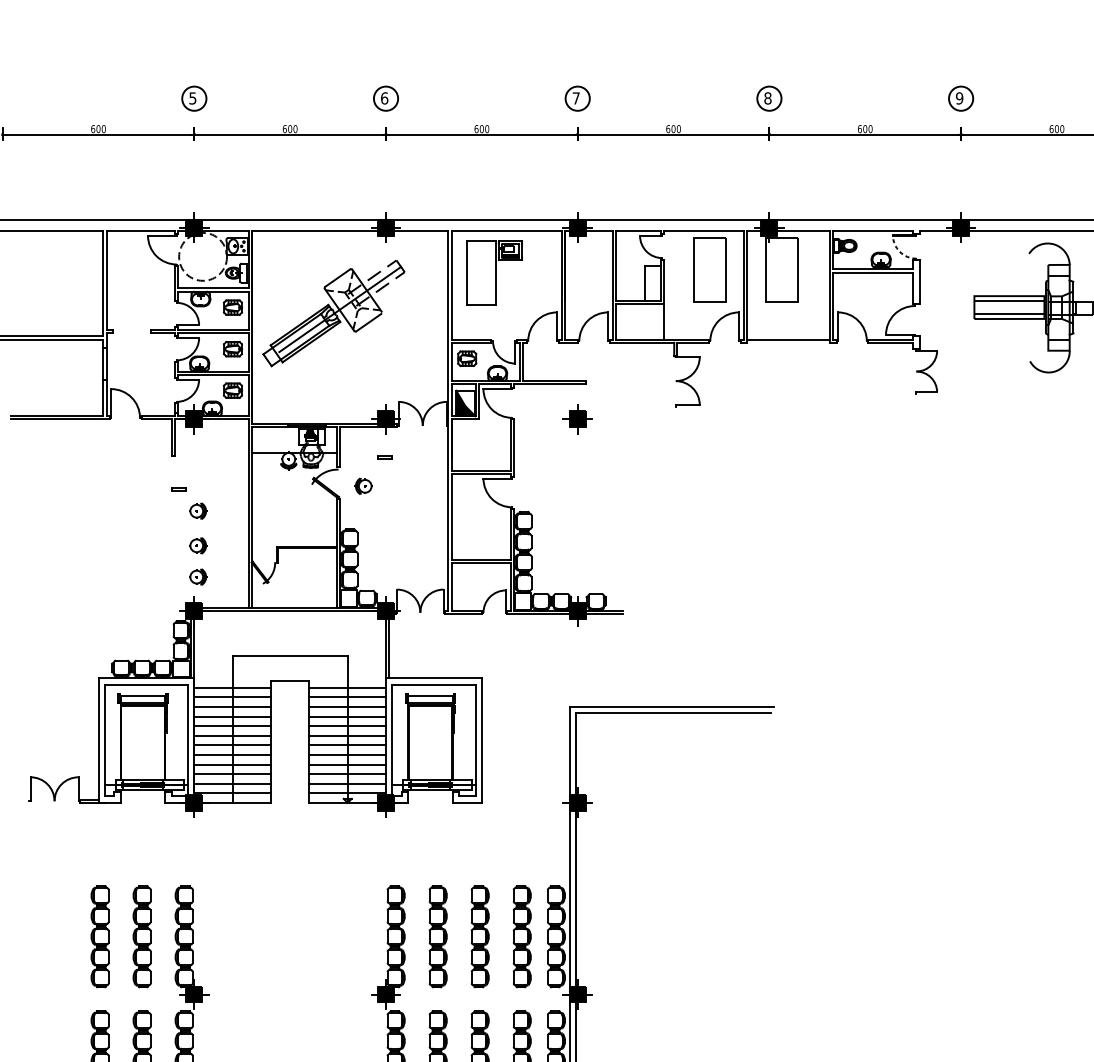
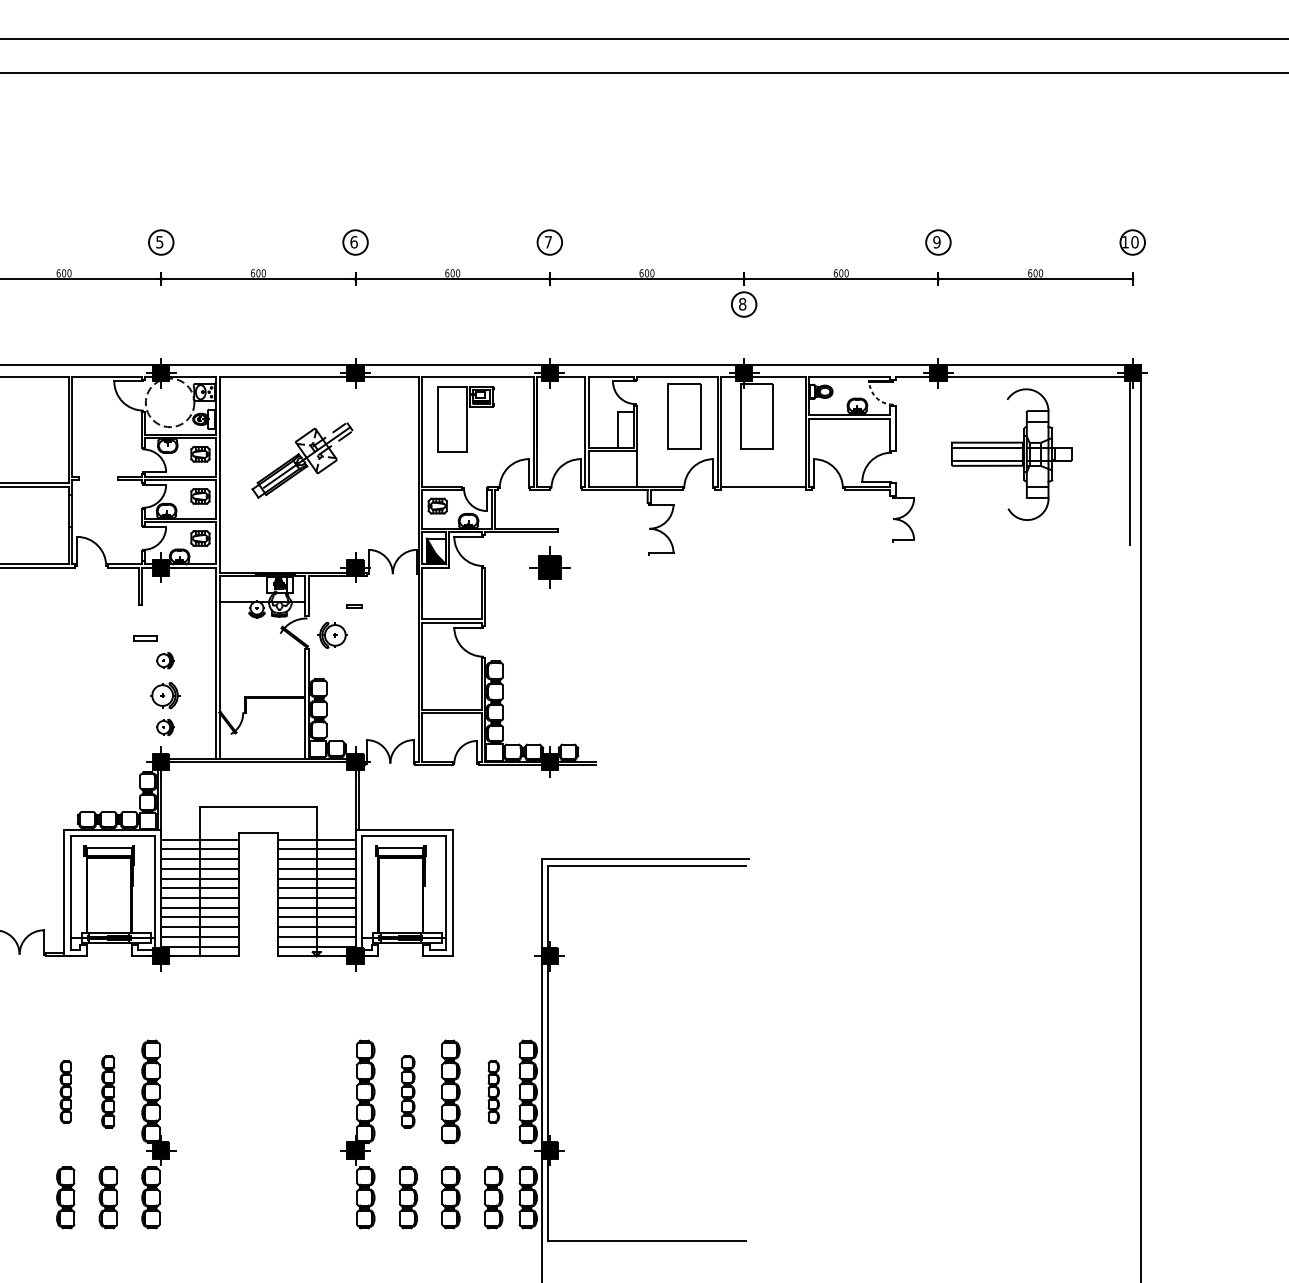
part: (769, 98) -> (744, 304), moved
part: (333, 313) -> (302, 460), size x0.7
part: (577, 419) -> (549, 567), size x1.4
part: (363, 486) -> (332, 635), size x1.6
part: (178, 489) -> (145, 638), size x1.6
part: (198, 545) -> (165, 695), size x1.6
part: (99, 936) -> (65, 1091), size x0.6
part: (141, 936) -> (107, 1091), size x0.7
part: (438, 936) -> (408, 1091), size x0.7
part: (522, 936) -> (493, 1091), size x0.6

